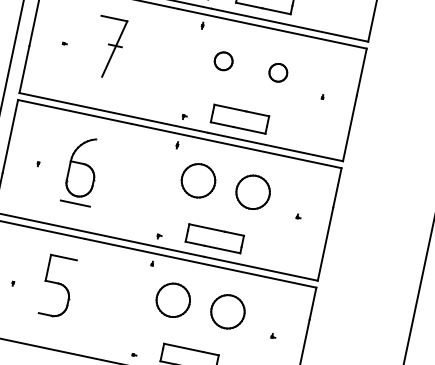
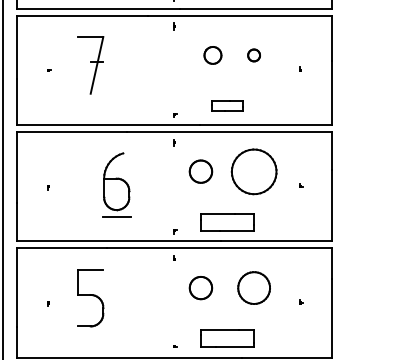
part: (223, 61) -> (212, 55), moved
part: (277, 72) -> (253, 55), size x0.7
part: (239, 119) -> (227, 106), size x0.6
part: (82, 169) -> (116, 184), moved
part: (198, 180) -> (200, 171), size x0.7
part: (252, 191) -> (253, 171), size x1.4
part: (172, 299) -> (200, 287), size x0.7

